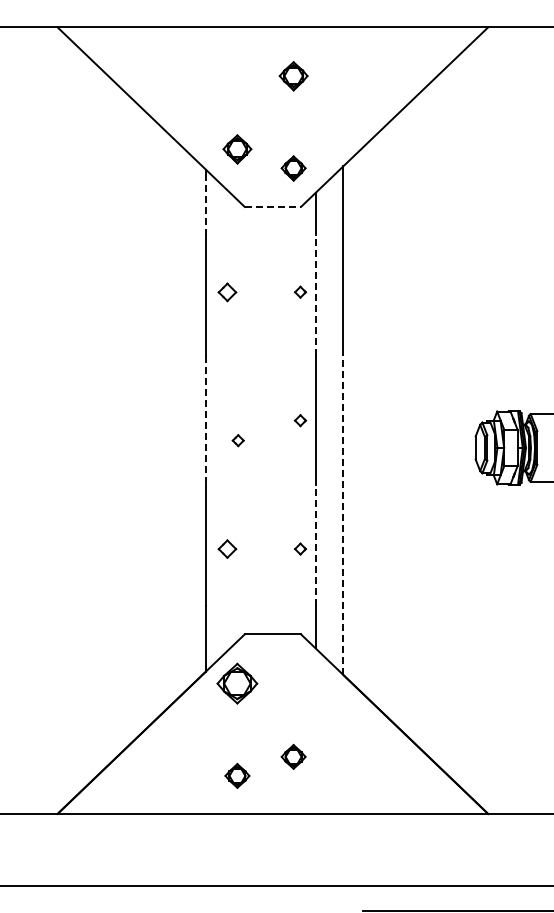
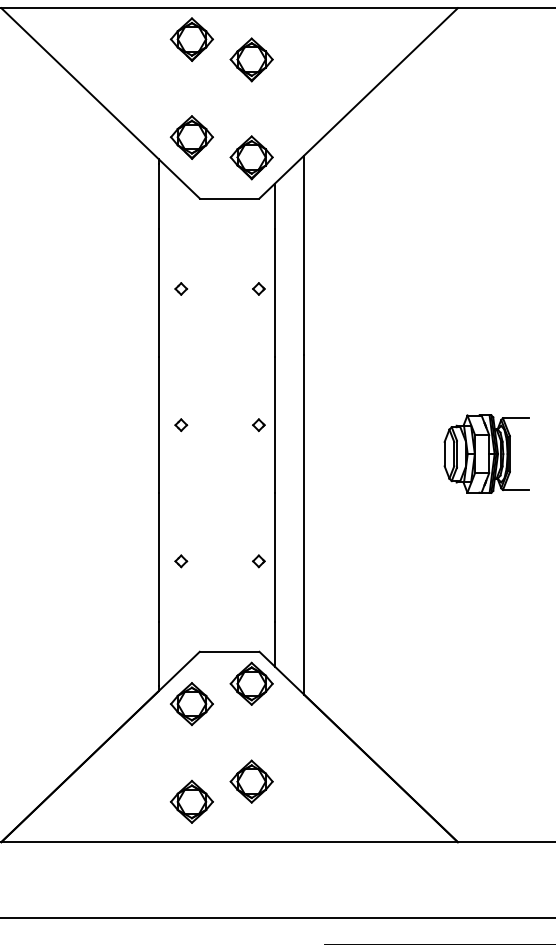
part: (237, 57) -> (192, 40), added
part: (293, 76) -> (251, 60), size x1.43
part: (237, 149) -> (192, 137), size x1.43
part: (293, 168) -> (251, 157), size x1.67
line: (205, 204) -> (158, 195), dashed -> solid
line: (273, 206) -> (230, 198), dashed -> solid
part: (226, 291) -> (180, 288), size x0.62
line: (315, 295) -> (274, 292), dashed -> solid
line: (205, 421) -> (158, 426), dashed -> solid
part: (237, 440) -> (180, 424), moved
line: (343, 514) -> (304, 524), dashed -> solid
line: (315, 545) -> (274, 557), dashed -> solid
part: (226, 548) -> (180, 560), size x0.62
part: (293, 664) -> (251, 683), added
part: (293, 756) -> (251, 781), size x1.67
part: (237, 775) -> (192, 801), size x1.67

